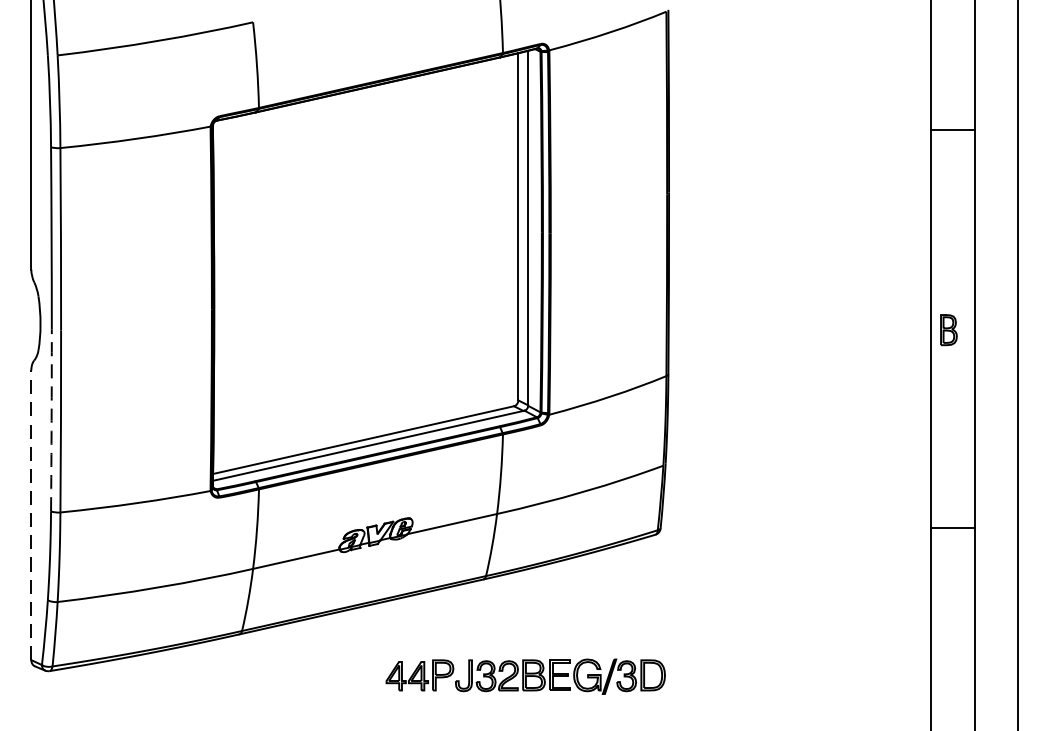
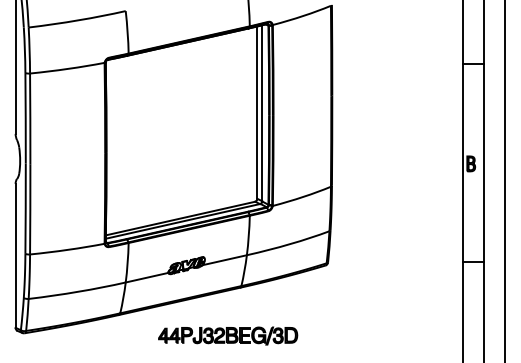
arc: (51, 419) -> (25, 208), dashed -> solid
line: (31, 514) -> (15, 255), dashed -> solid
part: (526, 675) -> (228, 335), moved

